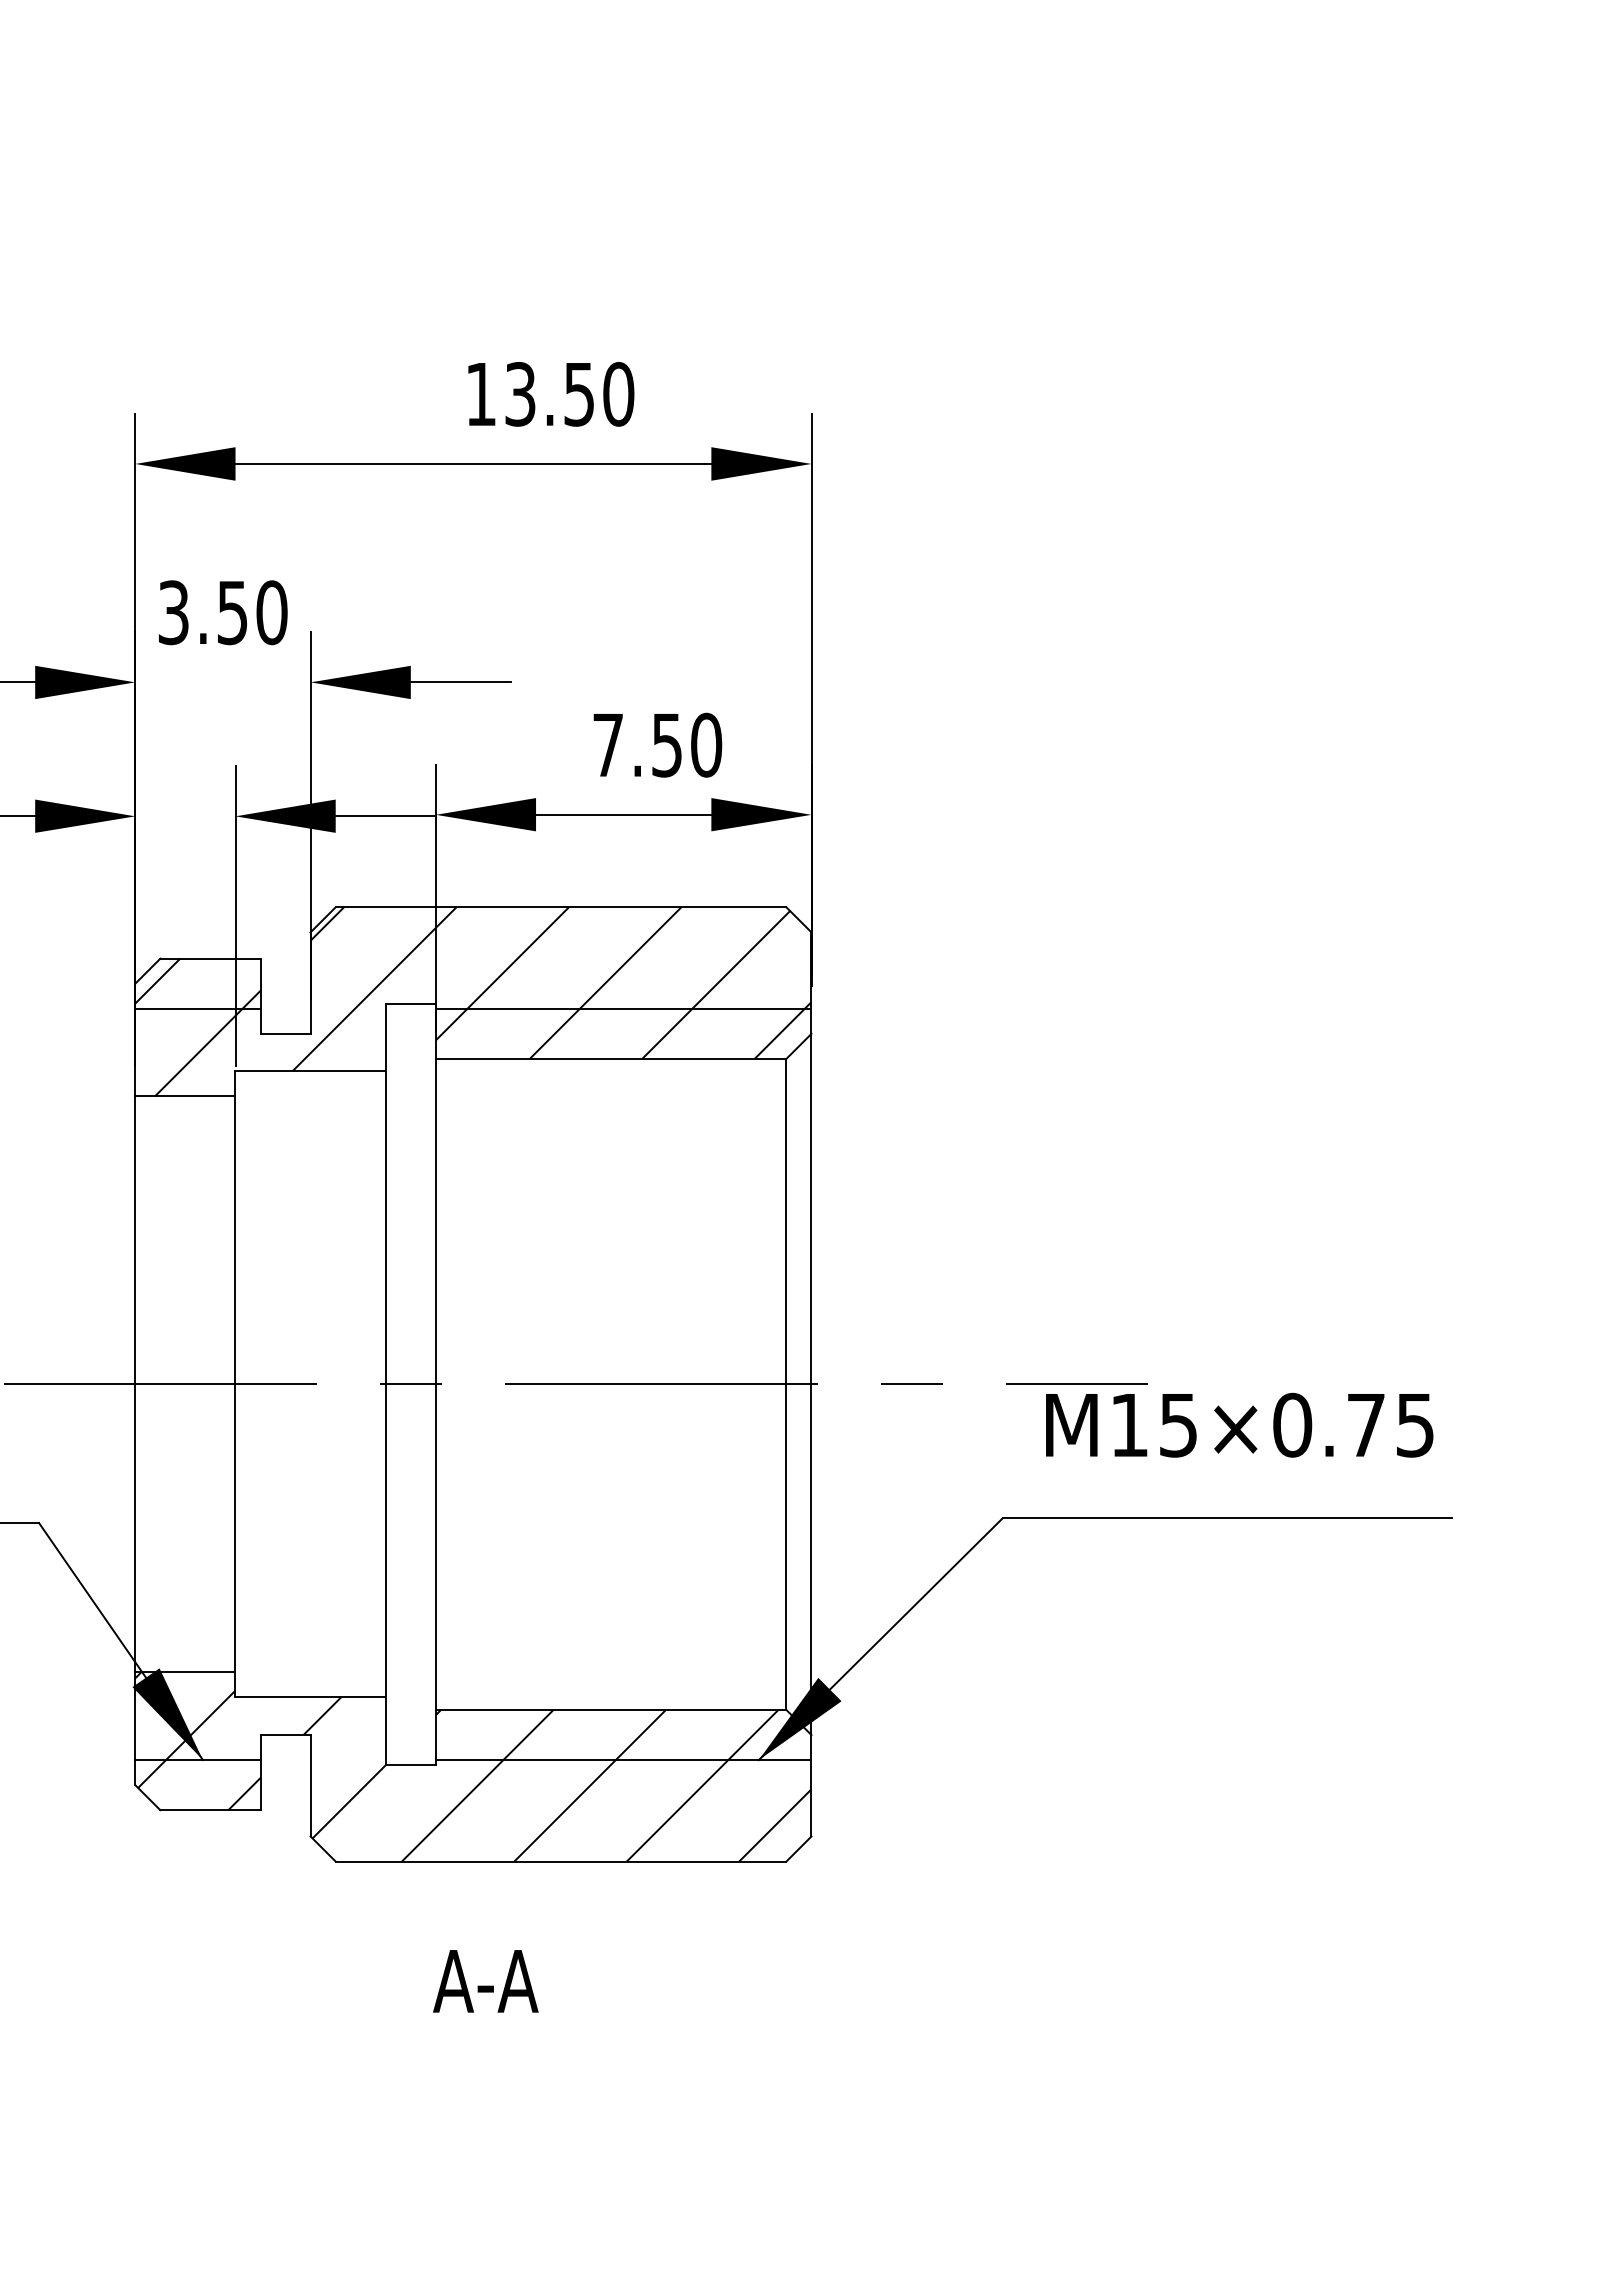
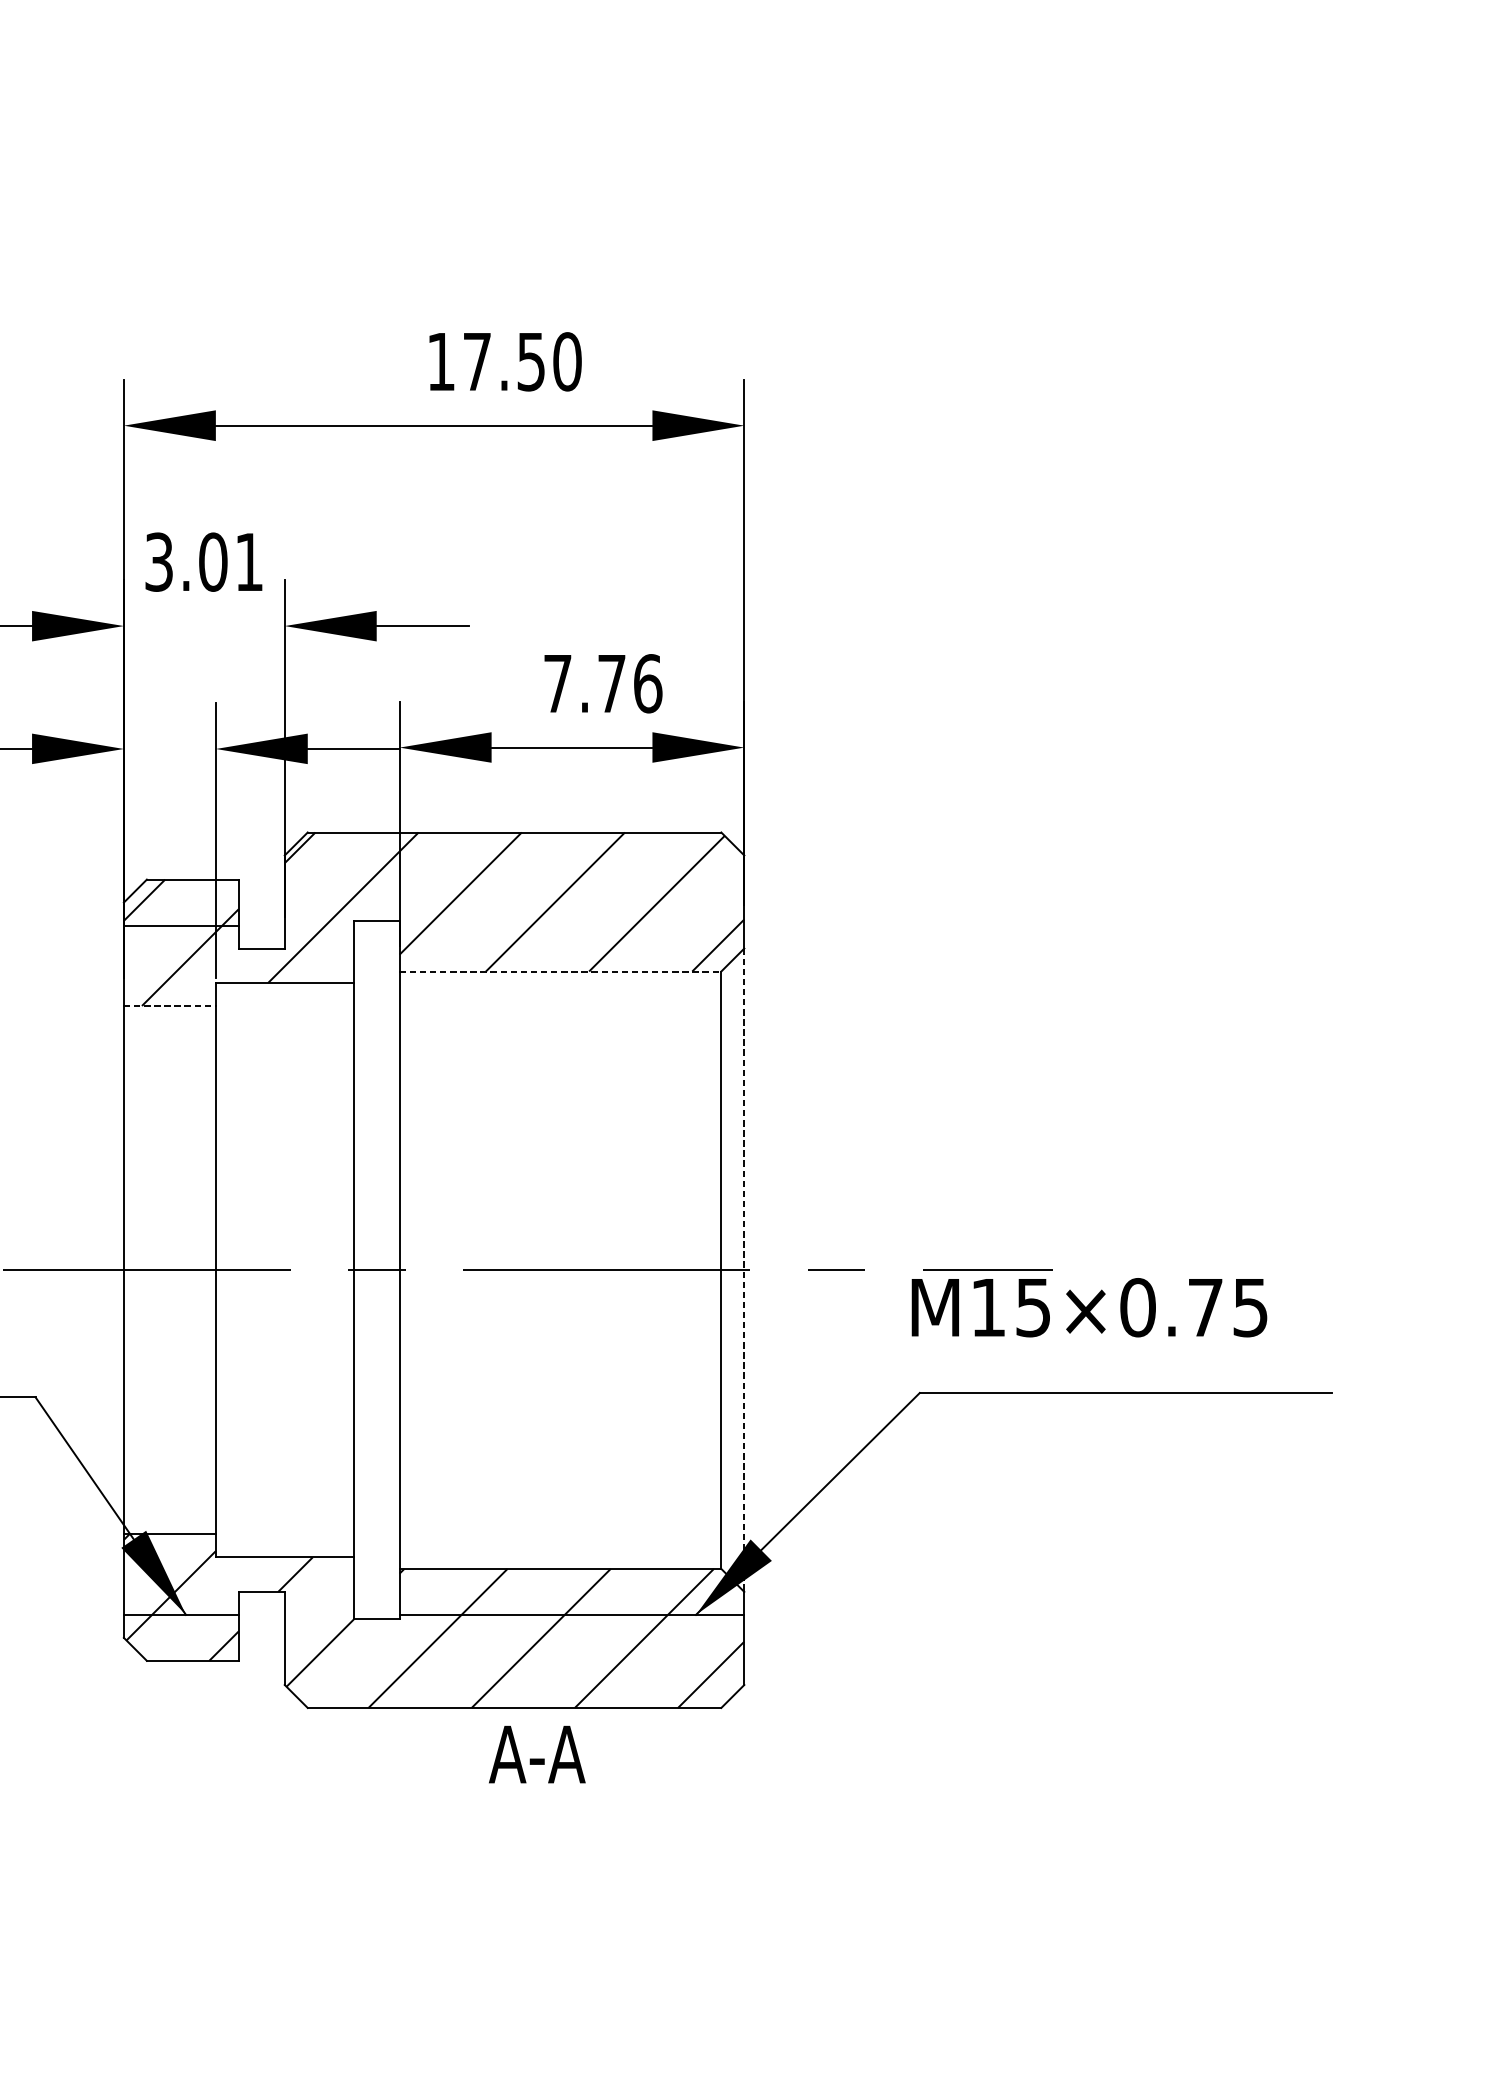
text: (520, 394) -> (477, 361), 13.50 -> 17.50
text: (252, 612) -> (231, 561), 3.50 -> 3.01
text: (687, 744) -> (630, 683), 7.50 -> 7.76
line: (623, 1008) -> (571, 925), removed
line: (611, 1058) -> (560, 971), solid -> dashed
line: (185, 1096) -> (169, 1006), solid -> dashed
line: (811, 1384) -> (744, 1270), solid -> dashed
text: (1239, 1424) -> (1089, 1306), moved
text: (485, 1981) -> (536, 1754), moved

